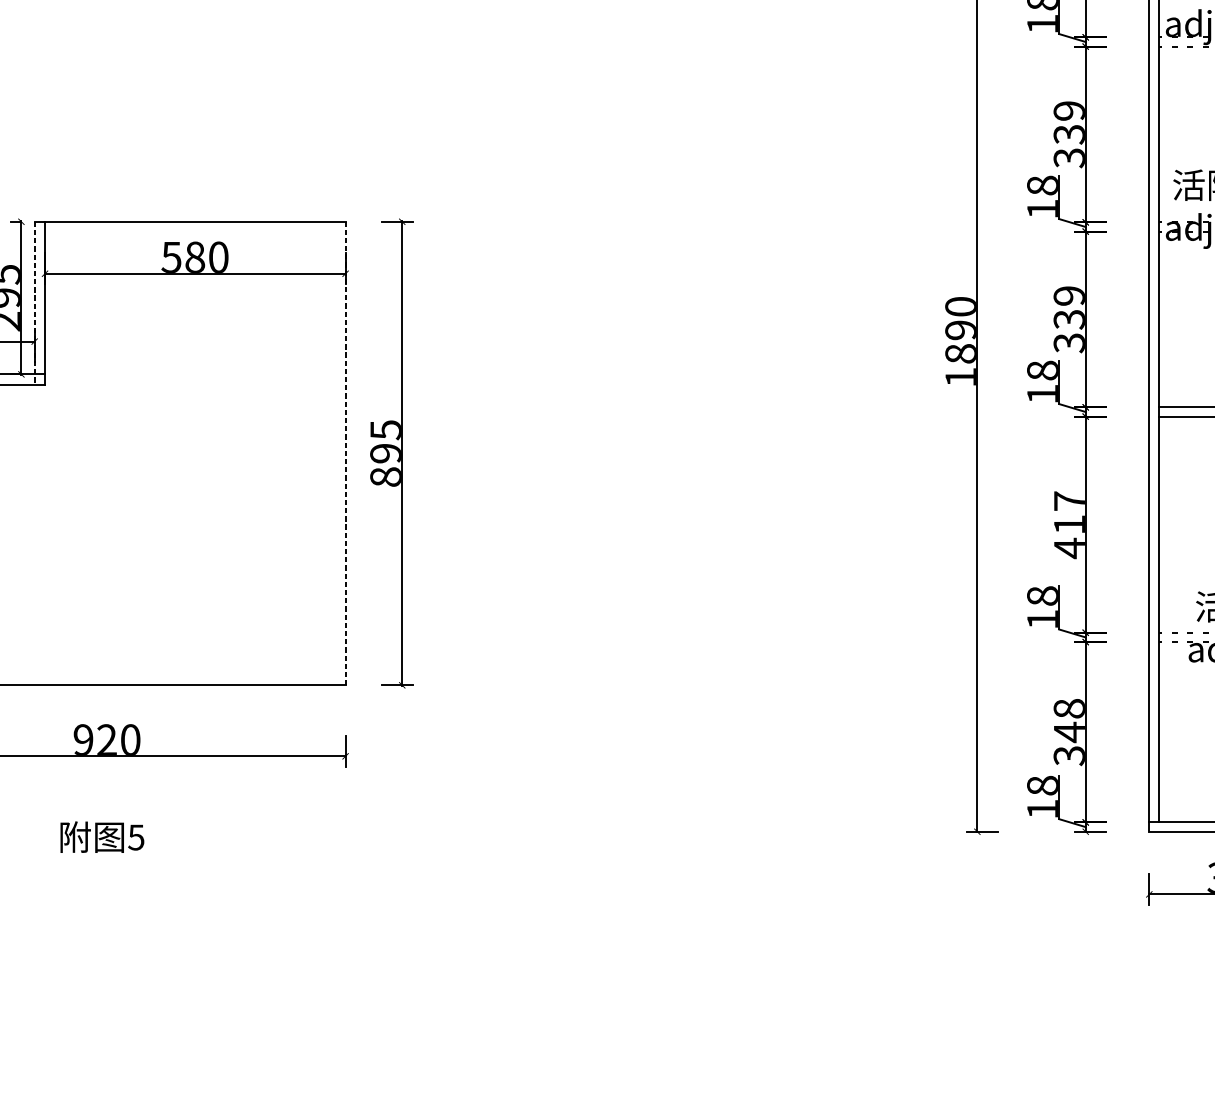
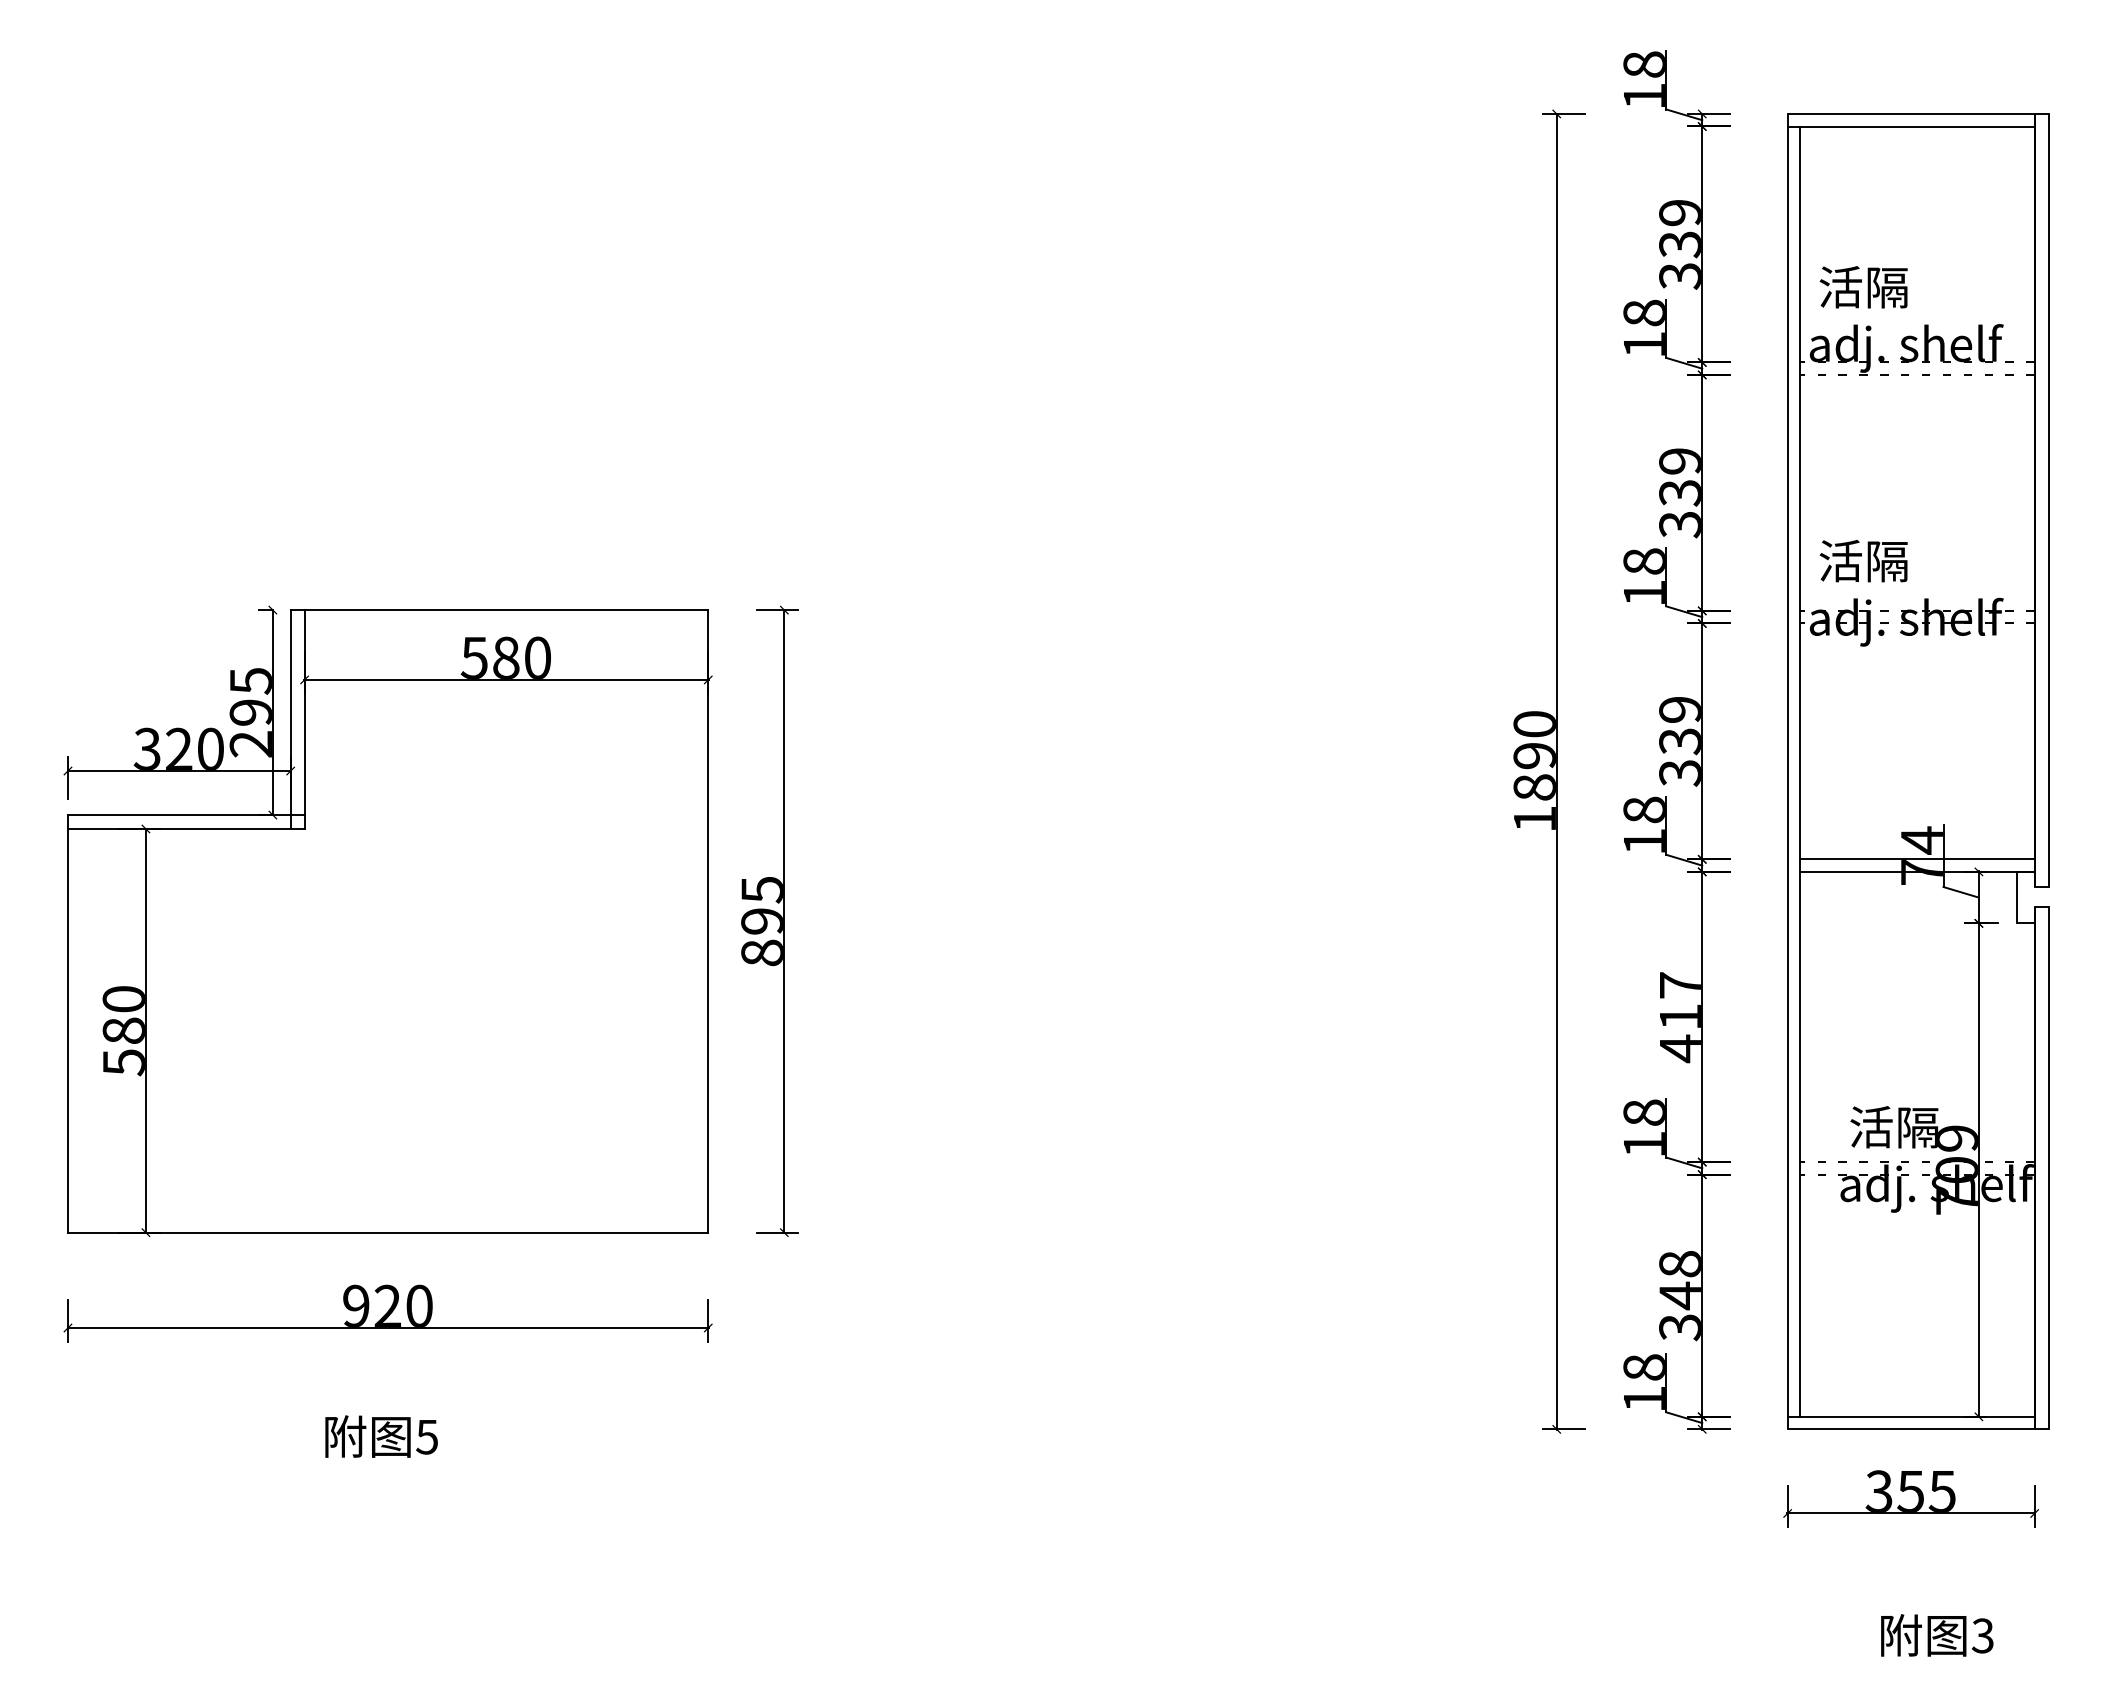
line: (34, 303) -> (290, 720), dashed -> solid
line: (345, 452) -> (708, 920), dashed -> solid

